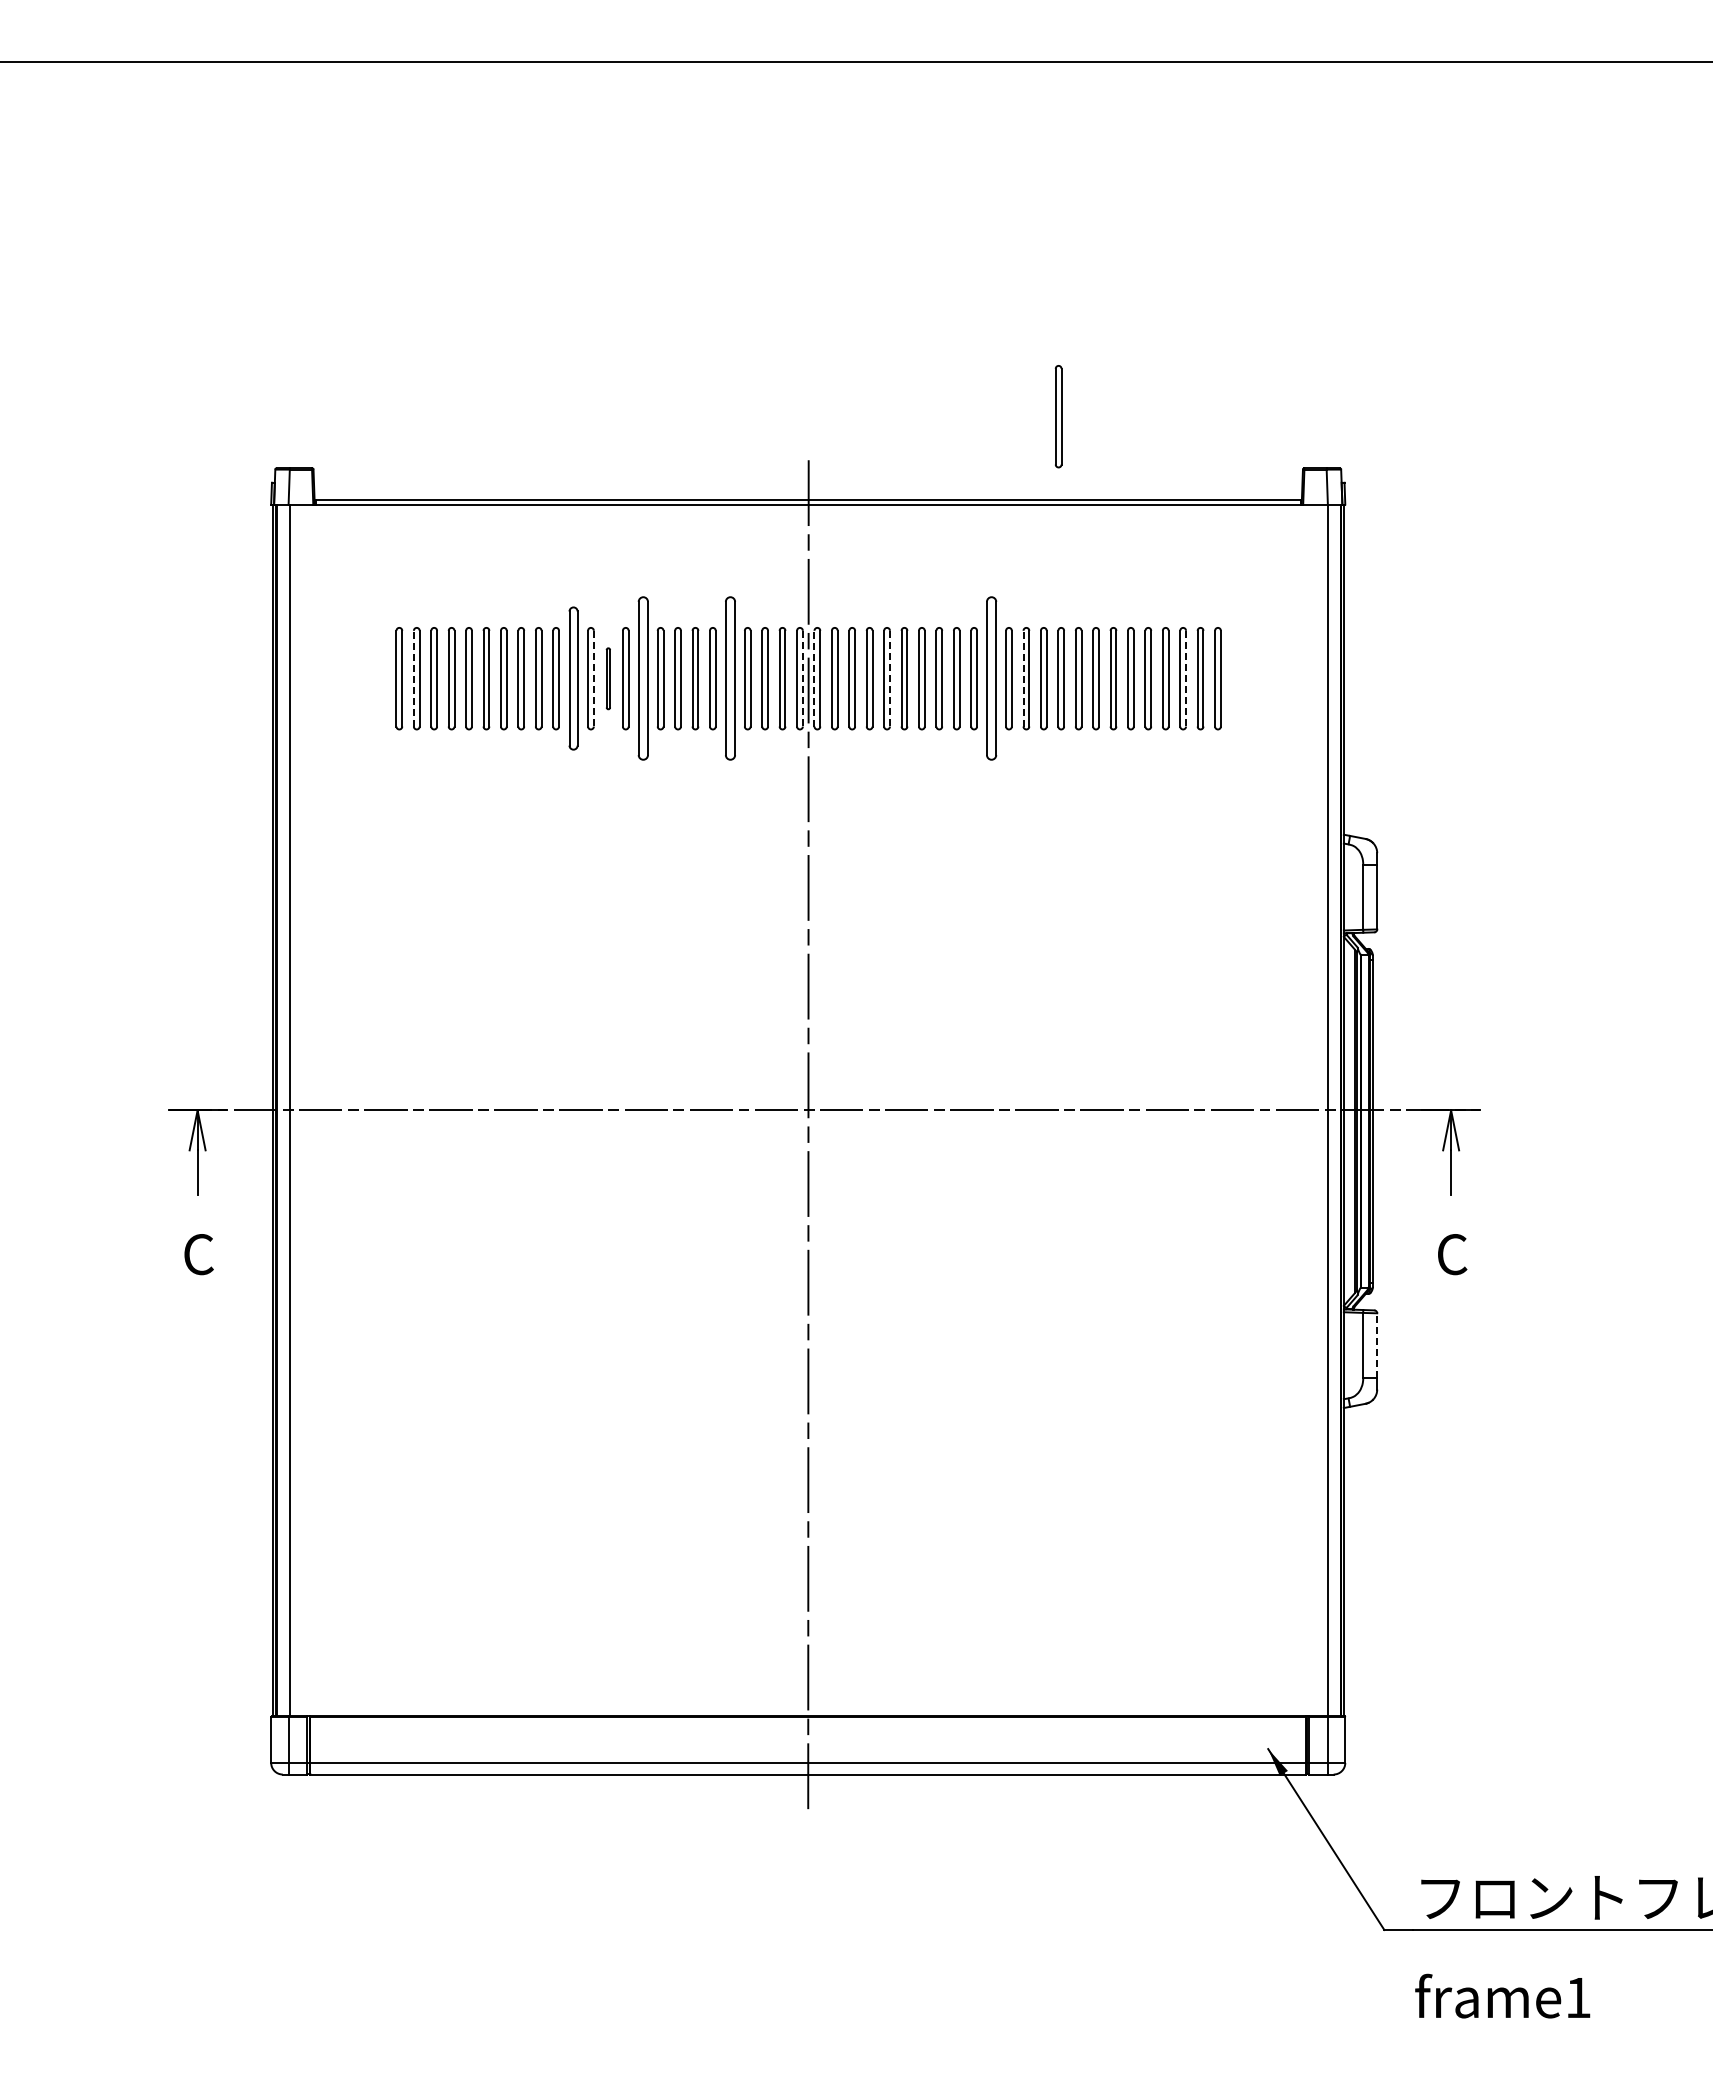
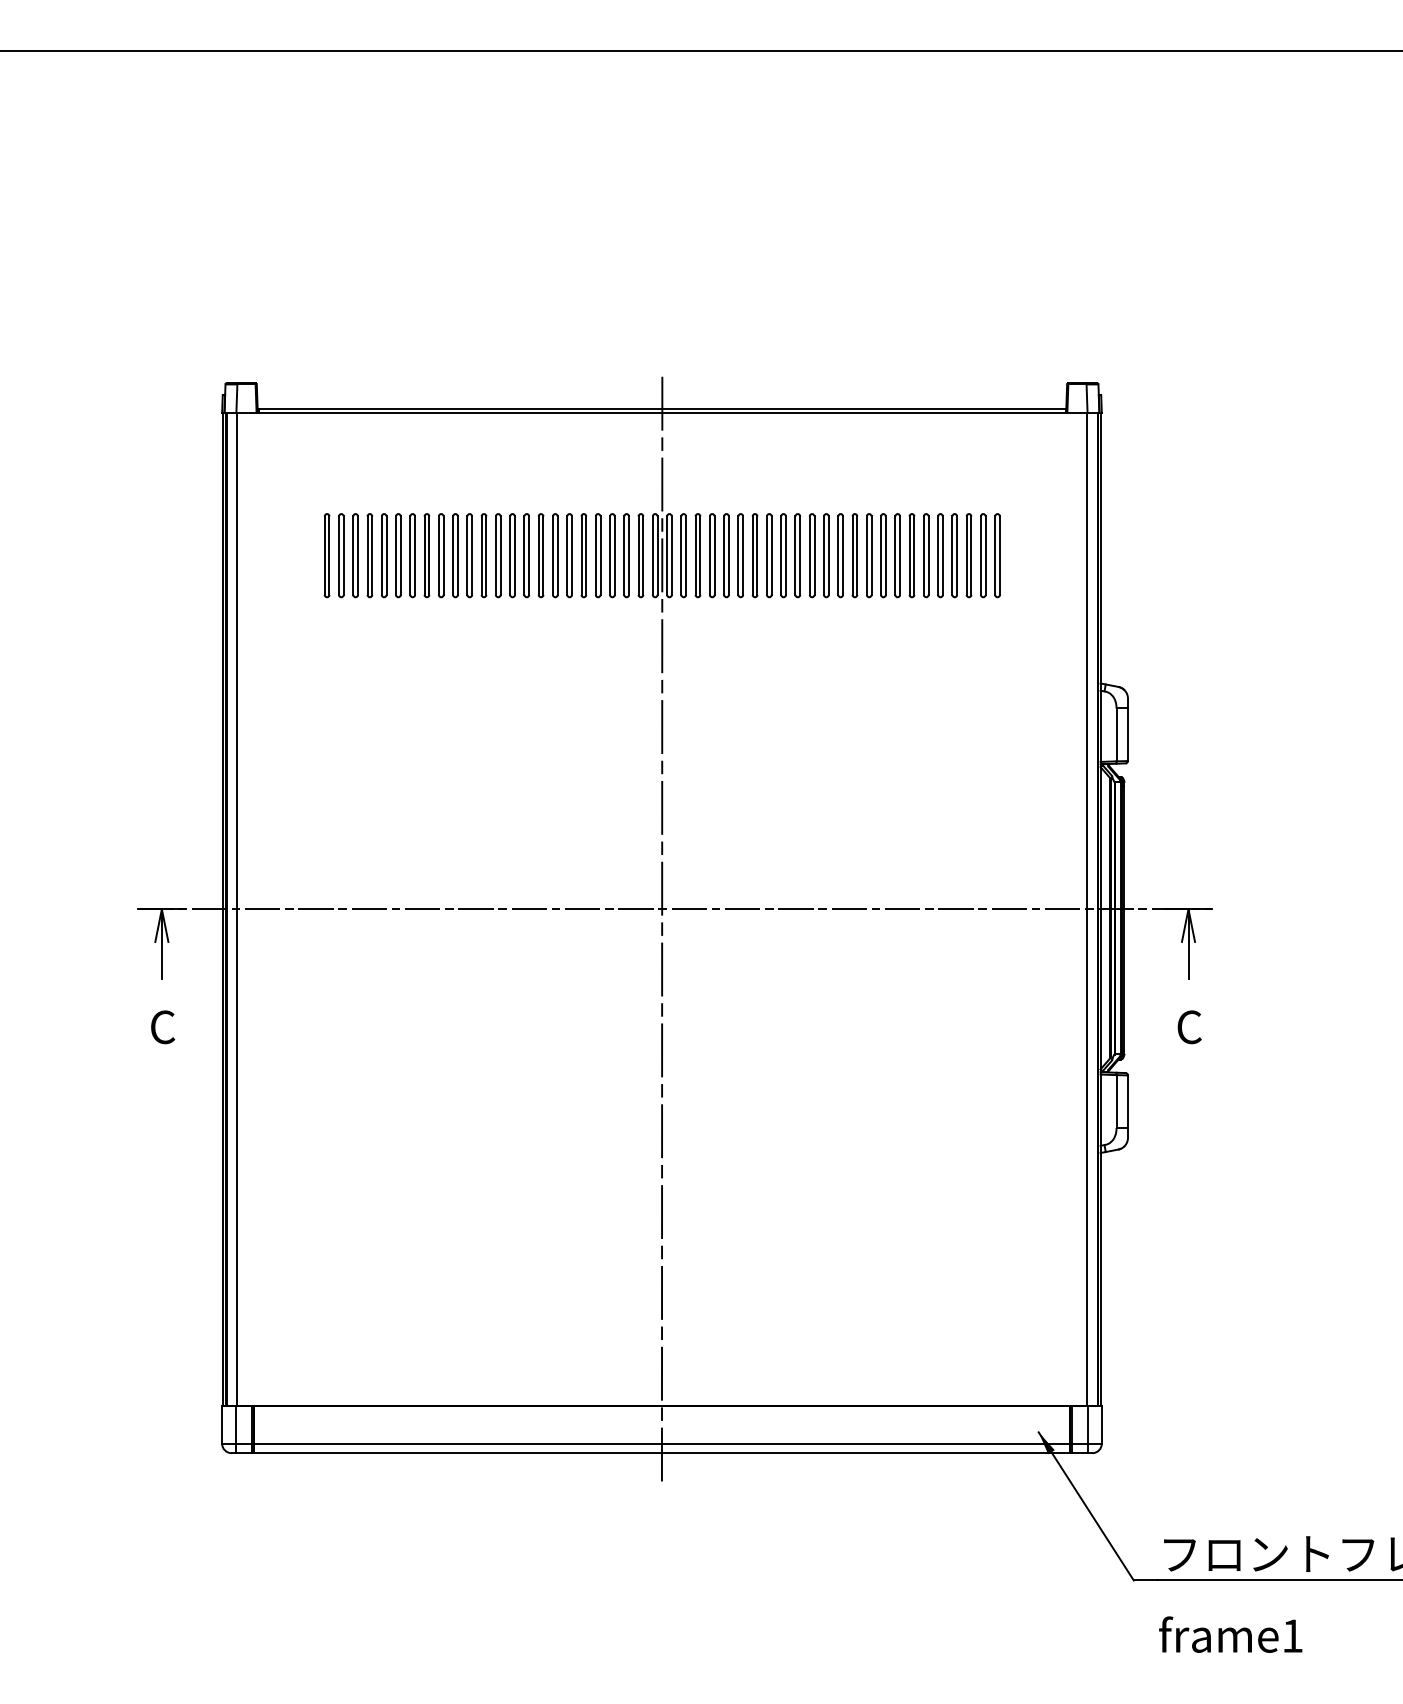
part: (1058, 416) -> (866, 340), removed
line: (413, 678) -> (338, 555), dashed -> solid
part: (573, 678) -> (469, 555), size x0.71
line: (593, 678) -> (486, 555), dashed -> solid
part: (608, 678) -> (498, 555), size x1.67
part: (642, 678) -> (526, 555), size x0.62
part: (729, 678) -> (597, 555), size x0.62
line: (802, 678) -> (657, 555), dashed -> solid
line: (814, 678) -> (667, 555), dashed -> solid
line: (889, 678) -> (728, 555), dashed -> solid
part: (991, 678) -> (812, 555), size x0.62
line: (1023, 678) -> (838, 555), dashed -> solid
line: (1186, 678) -> (971, 555), dashed -> solid
line: (1377, 1344) -> (1128, 1100), dashed -> solid

